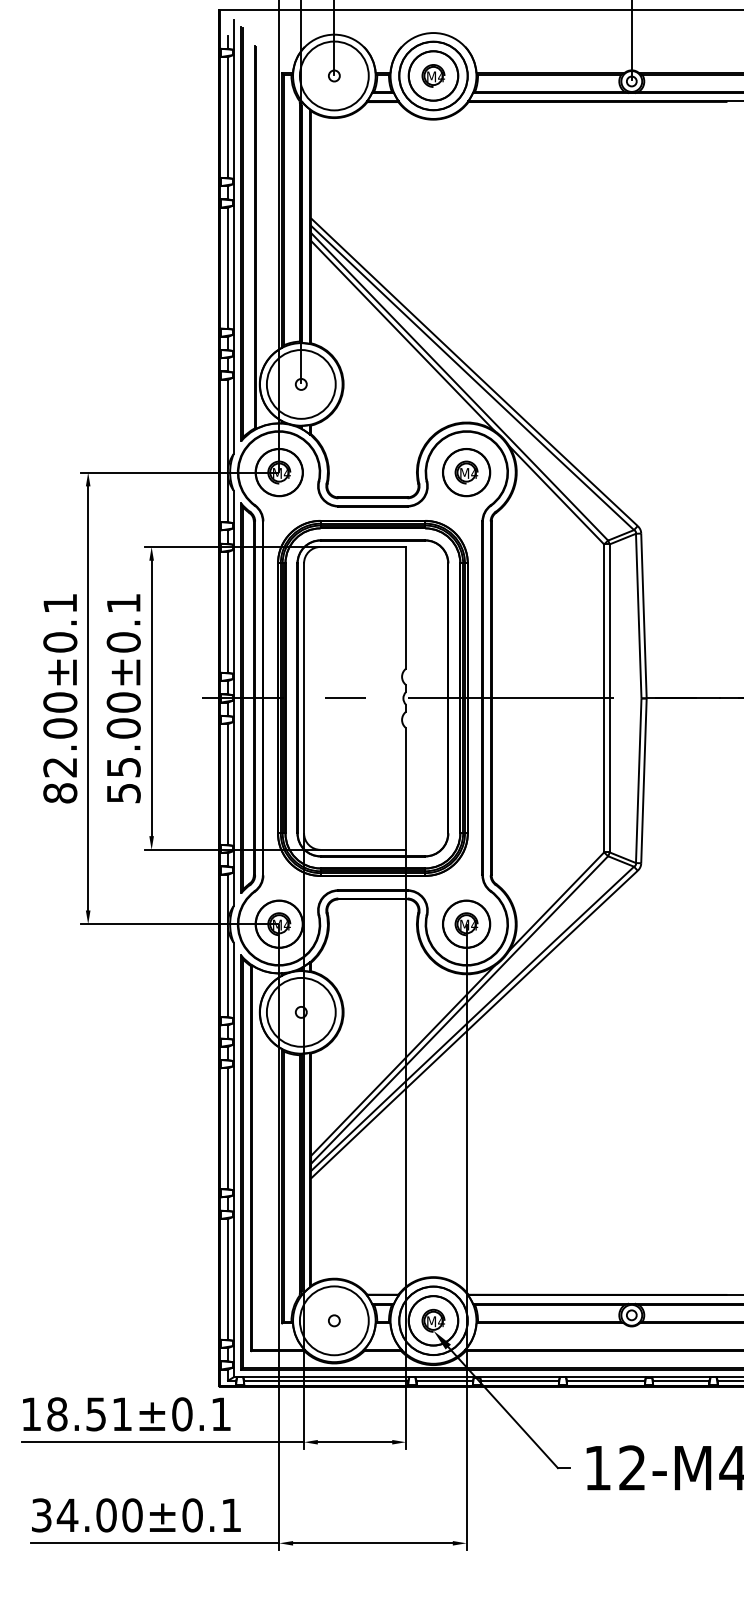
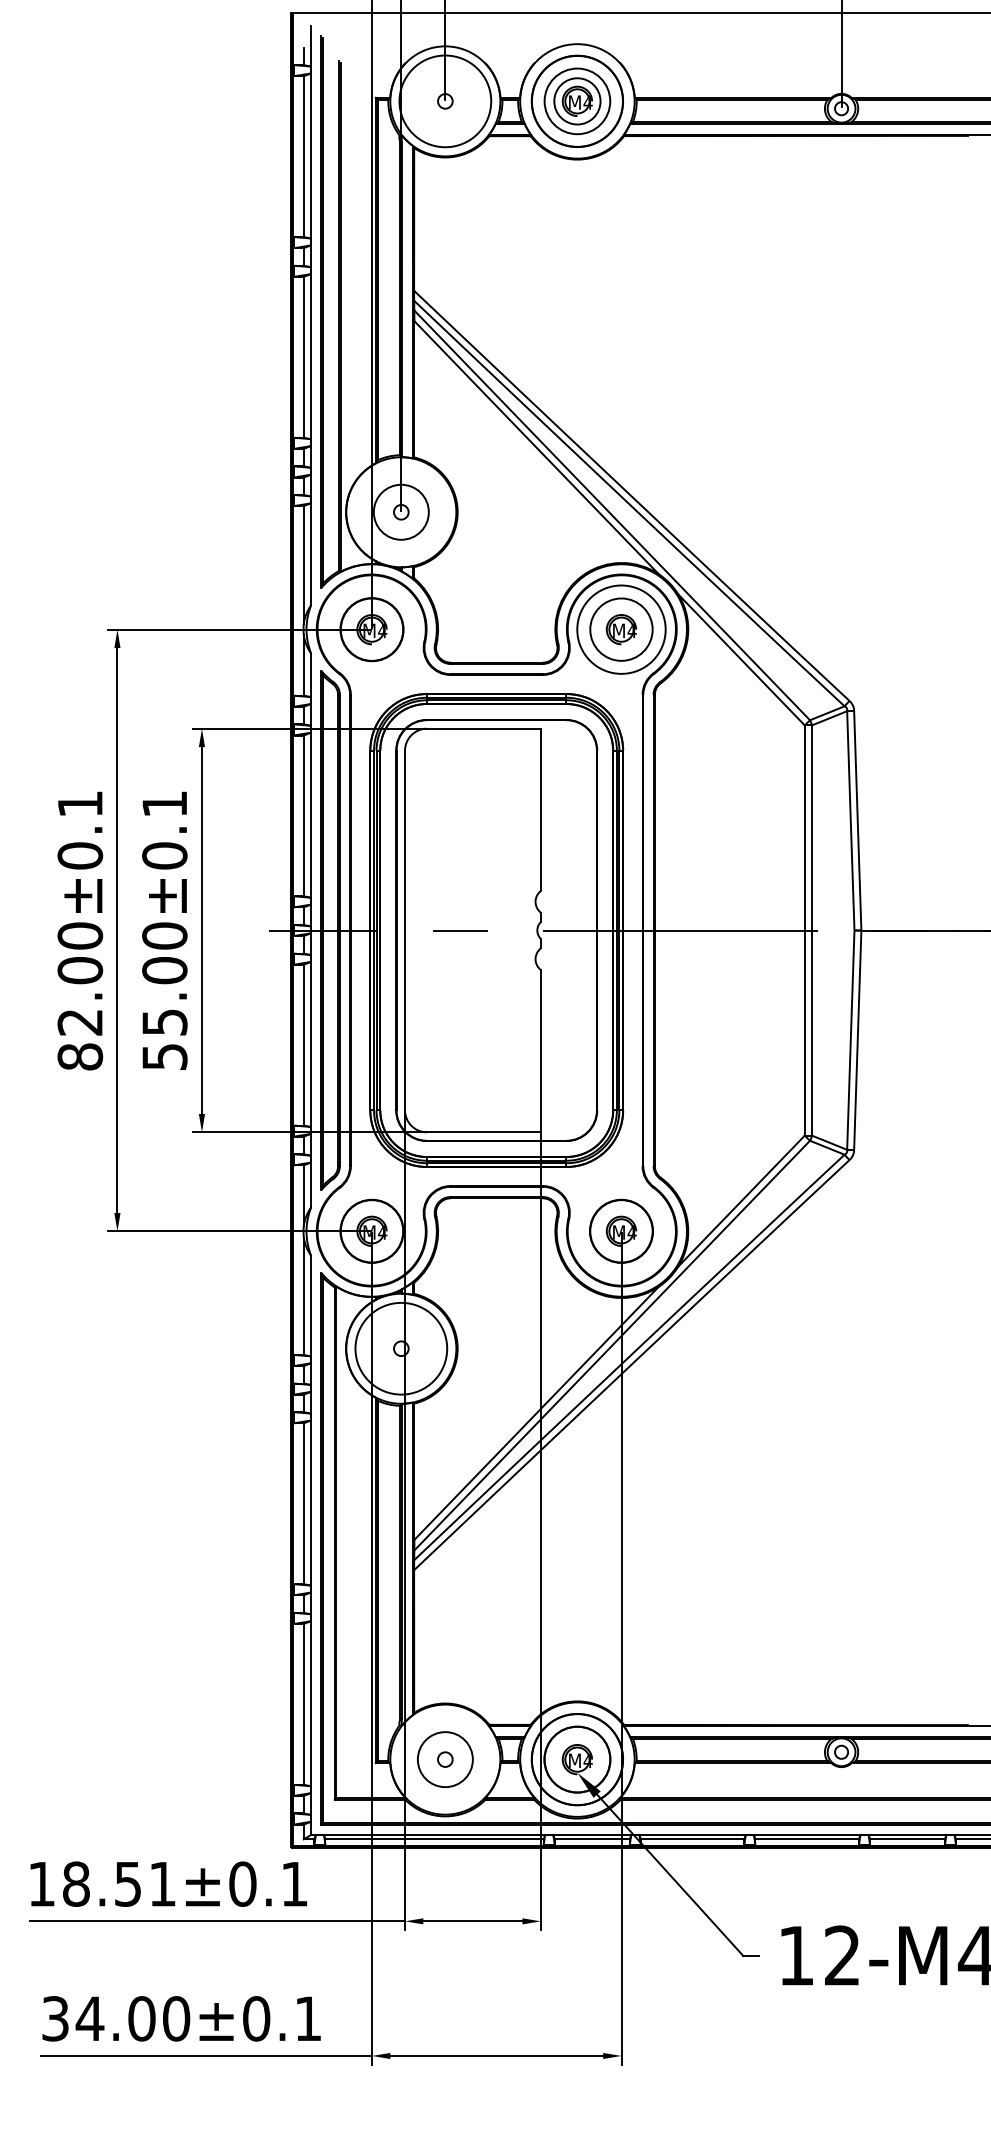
circle: (433, 76) -> (577, 101), size x0.7
circle: (301, 384) -> (401, 512), size x0.6
circle: (466, 472) -> (621, 629), size x1.4
circle: (334, 1320) -> (445, 1759), size x0.6

